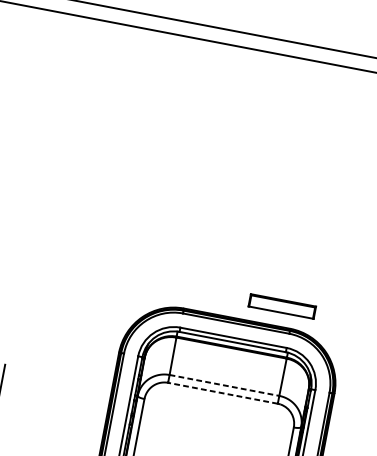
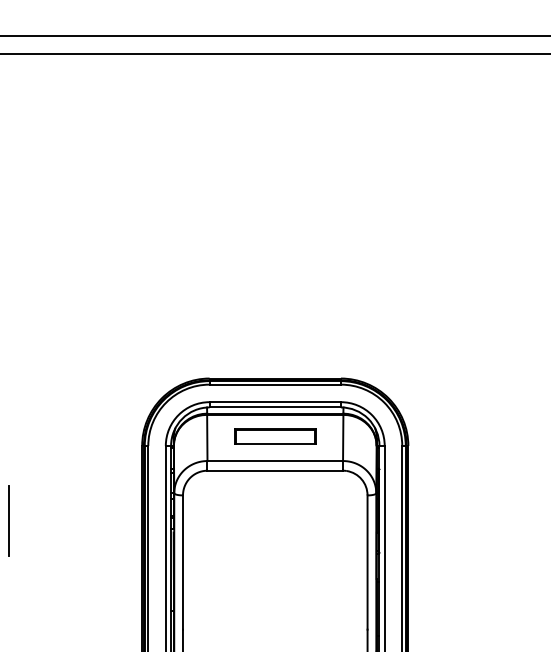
part: (282, 306) -> (275, 436), moved
line: (224, 385) -> (275, 461), dashed -> solid
line: (223, 393) -> (275, 470), dashed -> solid

